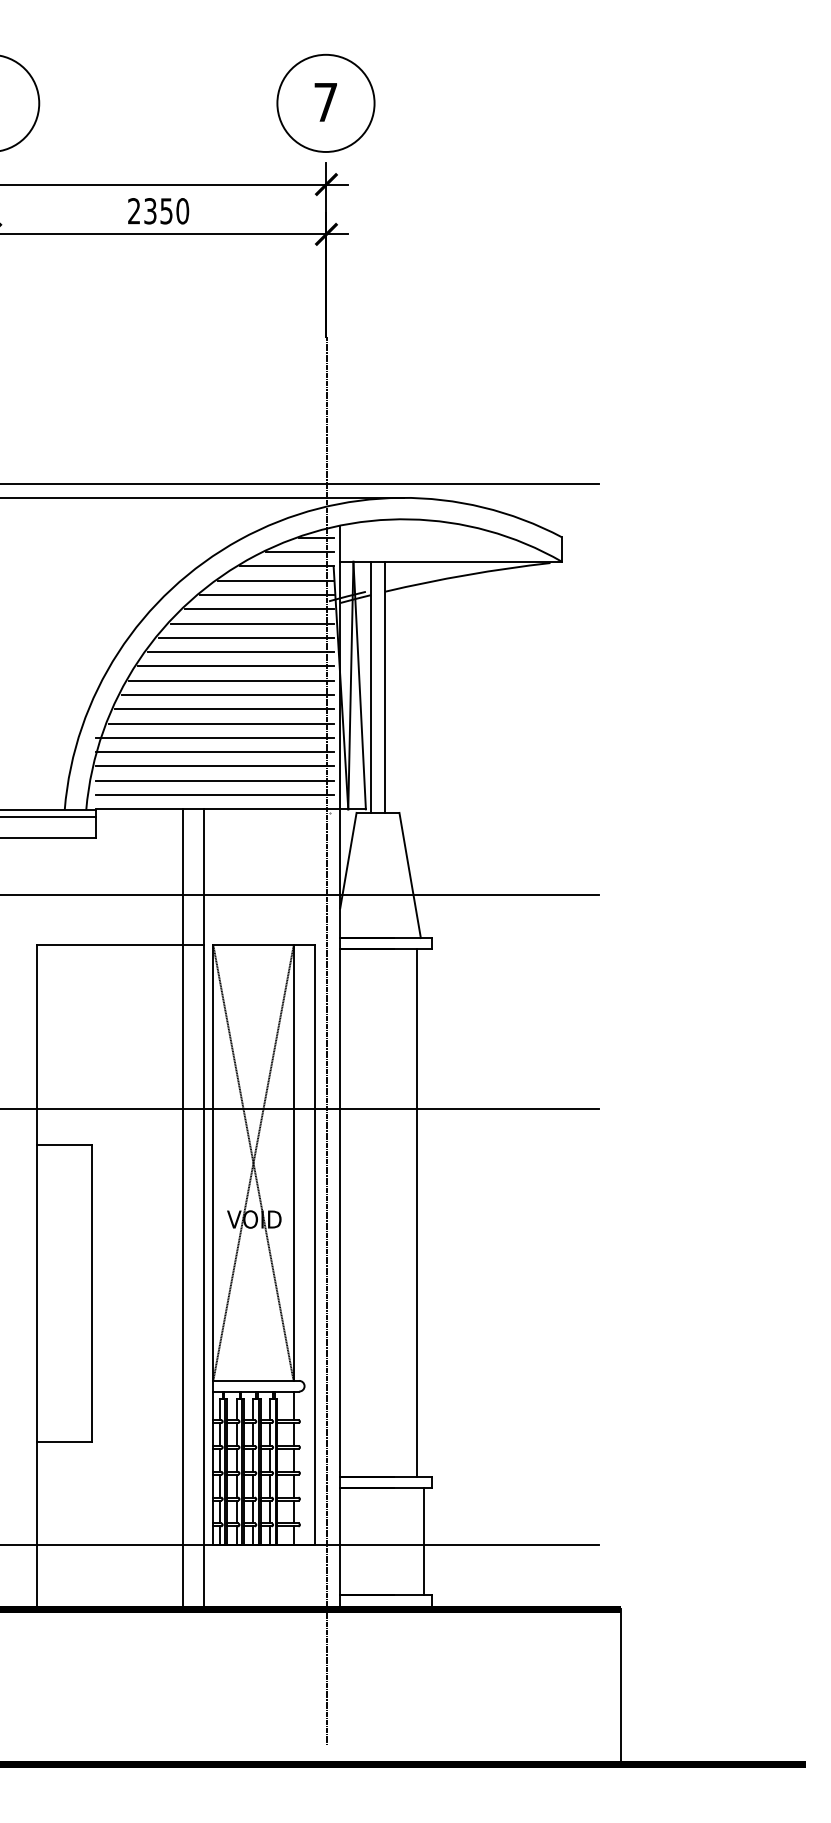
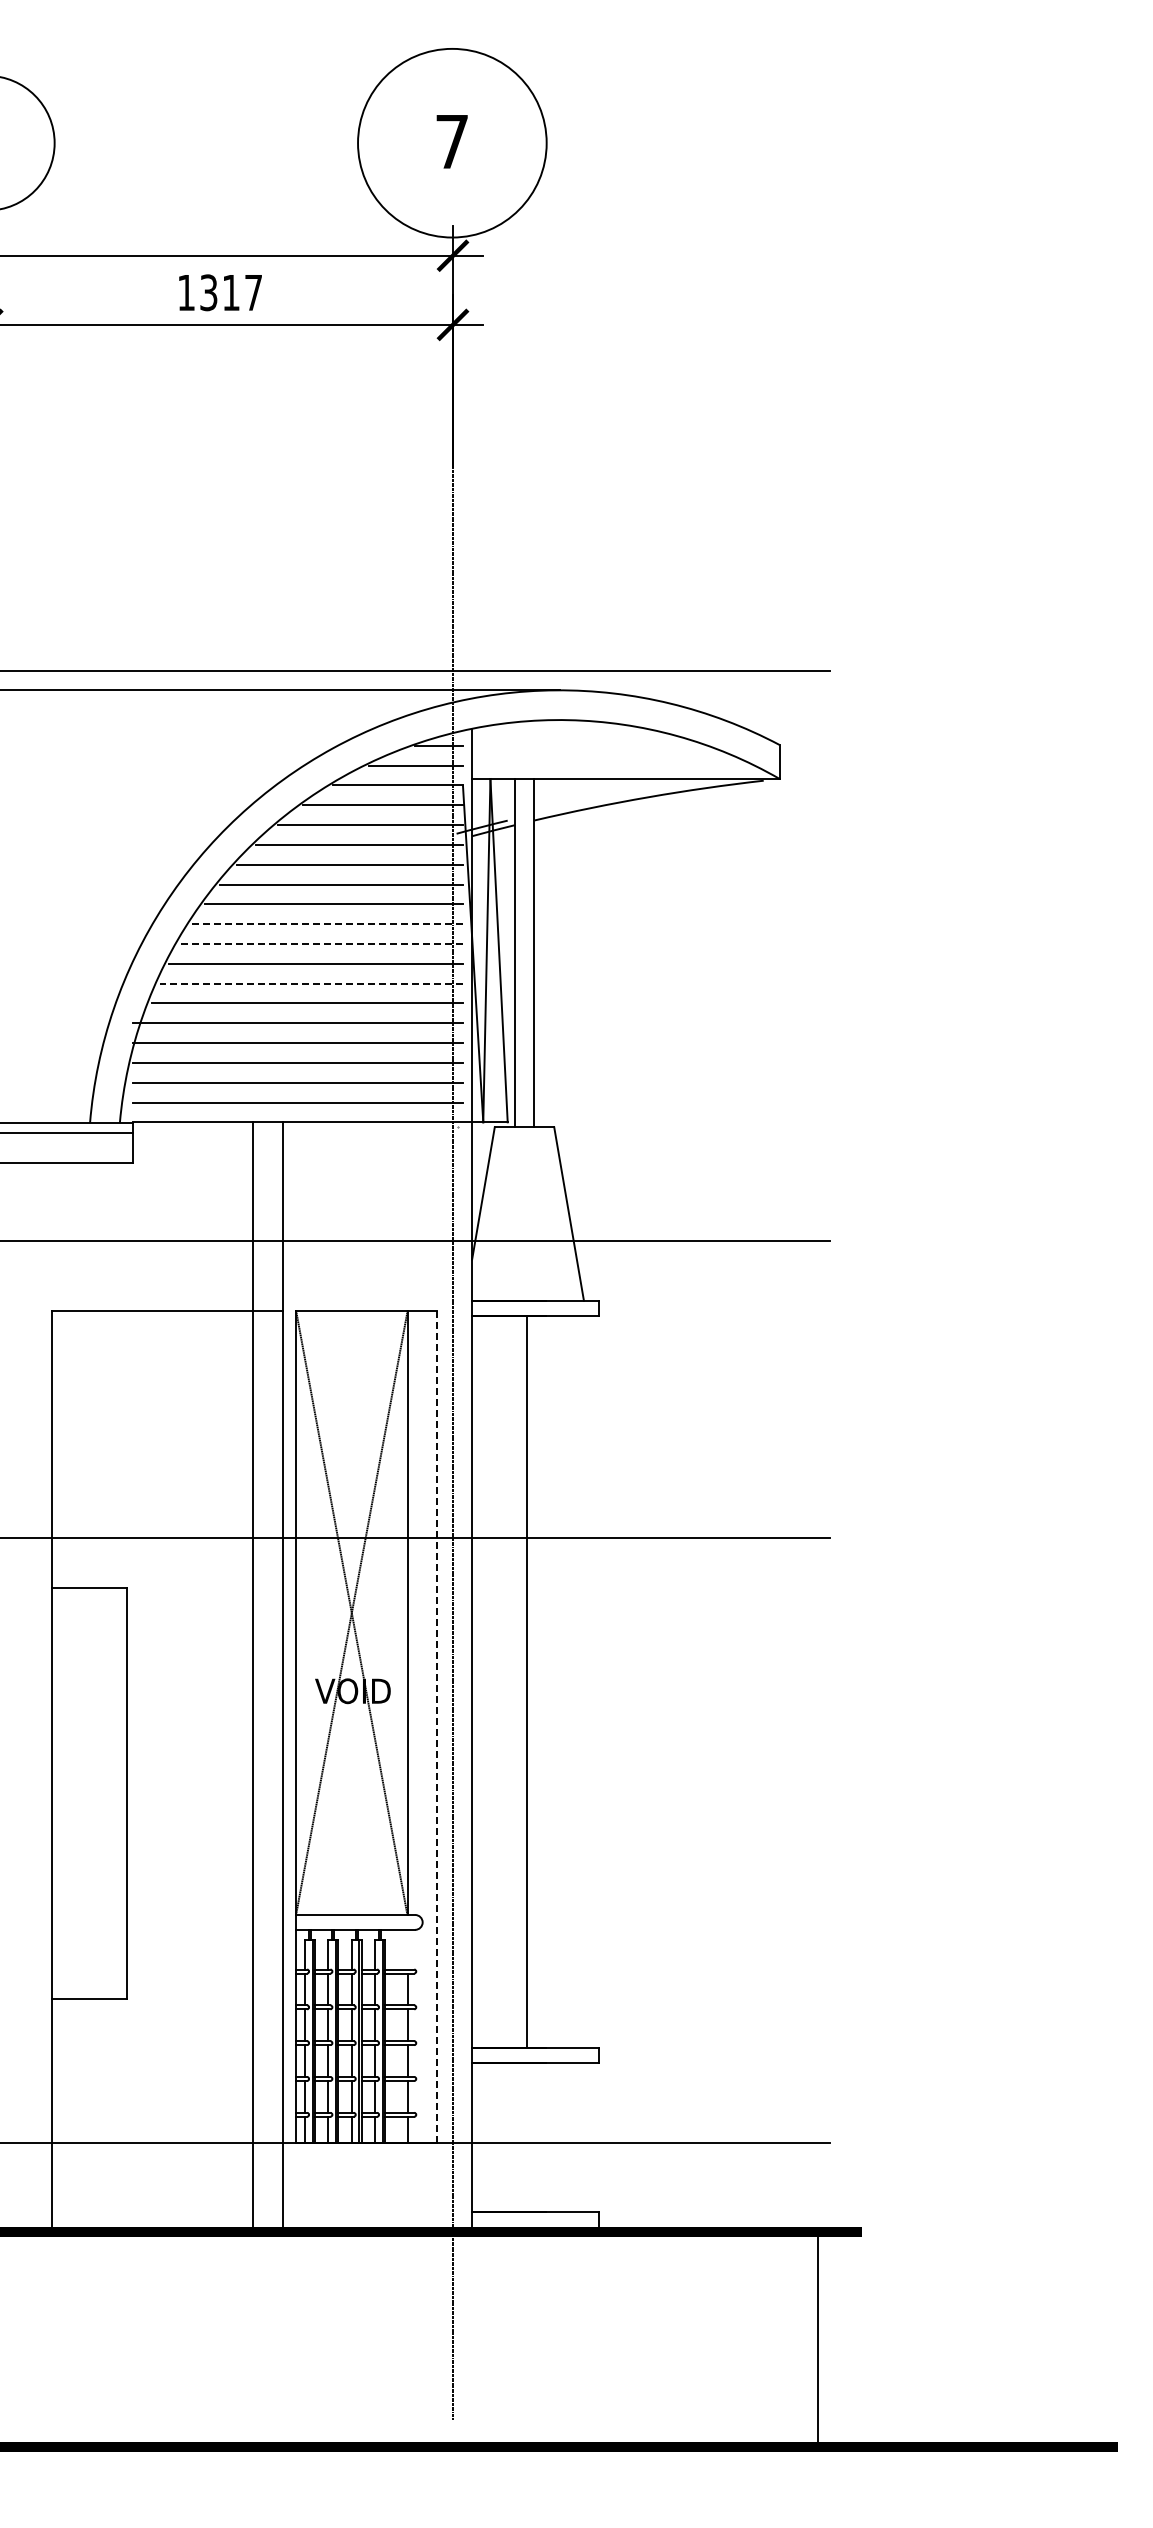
circle: (325, 102) -> (451, 142), size x1.4
text: (158, 211) -> (220, 292), 2350 -> 1317
line: (235, 666) -> (327, 924), solid -> dashed
line: (231, 680) -> (321, 943), solid -> dashed
line: (224, 709) -> (311, 983), solid -> dashed
line: (416, 1212) -> (526, 1681), moved
line: (315, 1244) -> (437, 1726), solid -> dashed
line: (293, 1405) -> (407, 1949), removed
line: (424, 1541) -> (588, 2137), removed
line: (621, 1686) -> (818, 2339), moved

